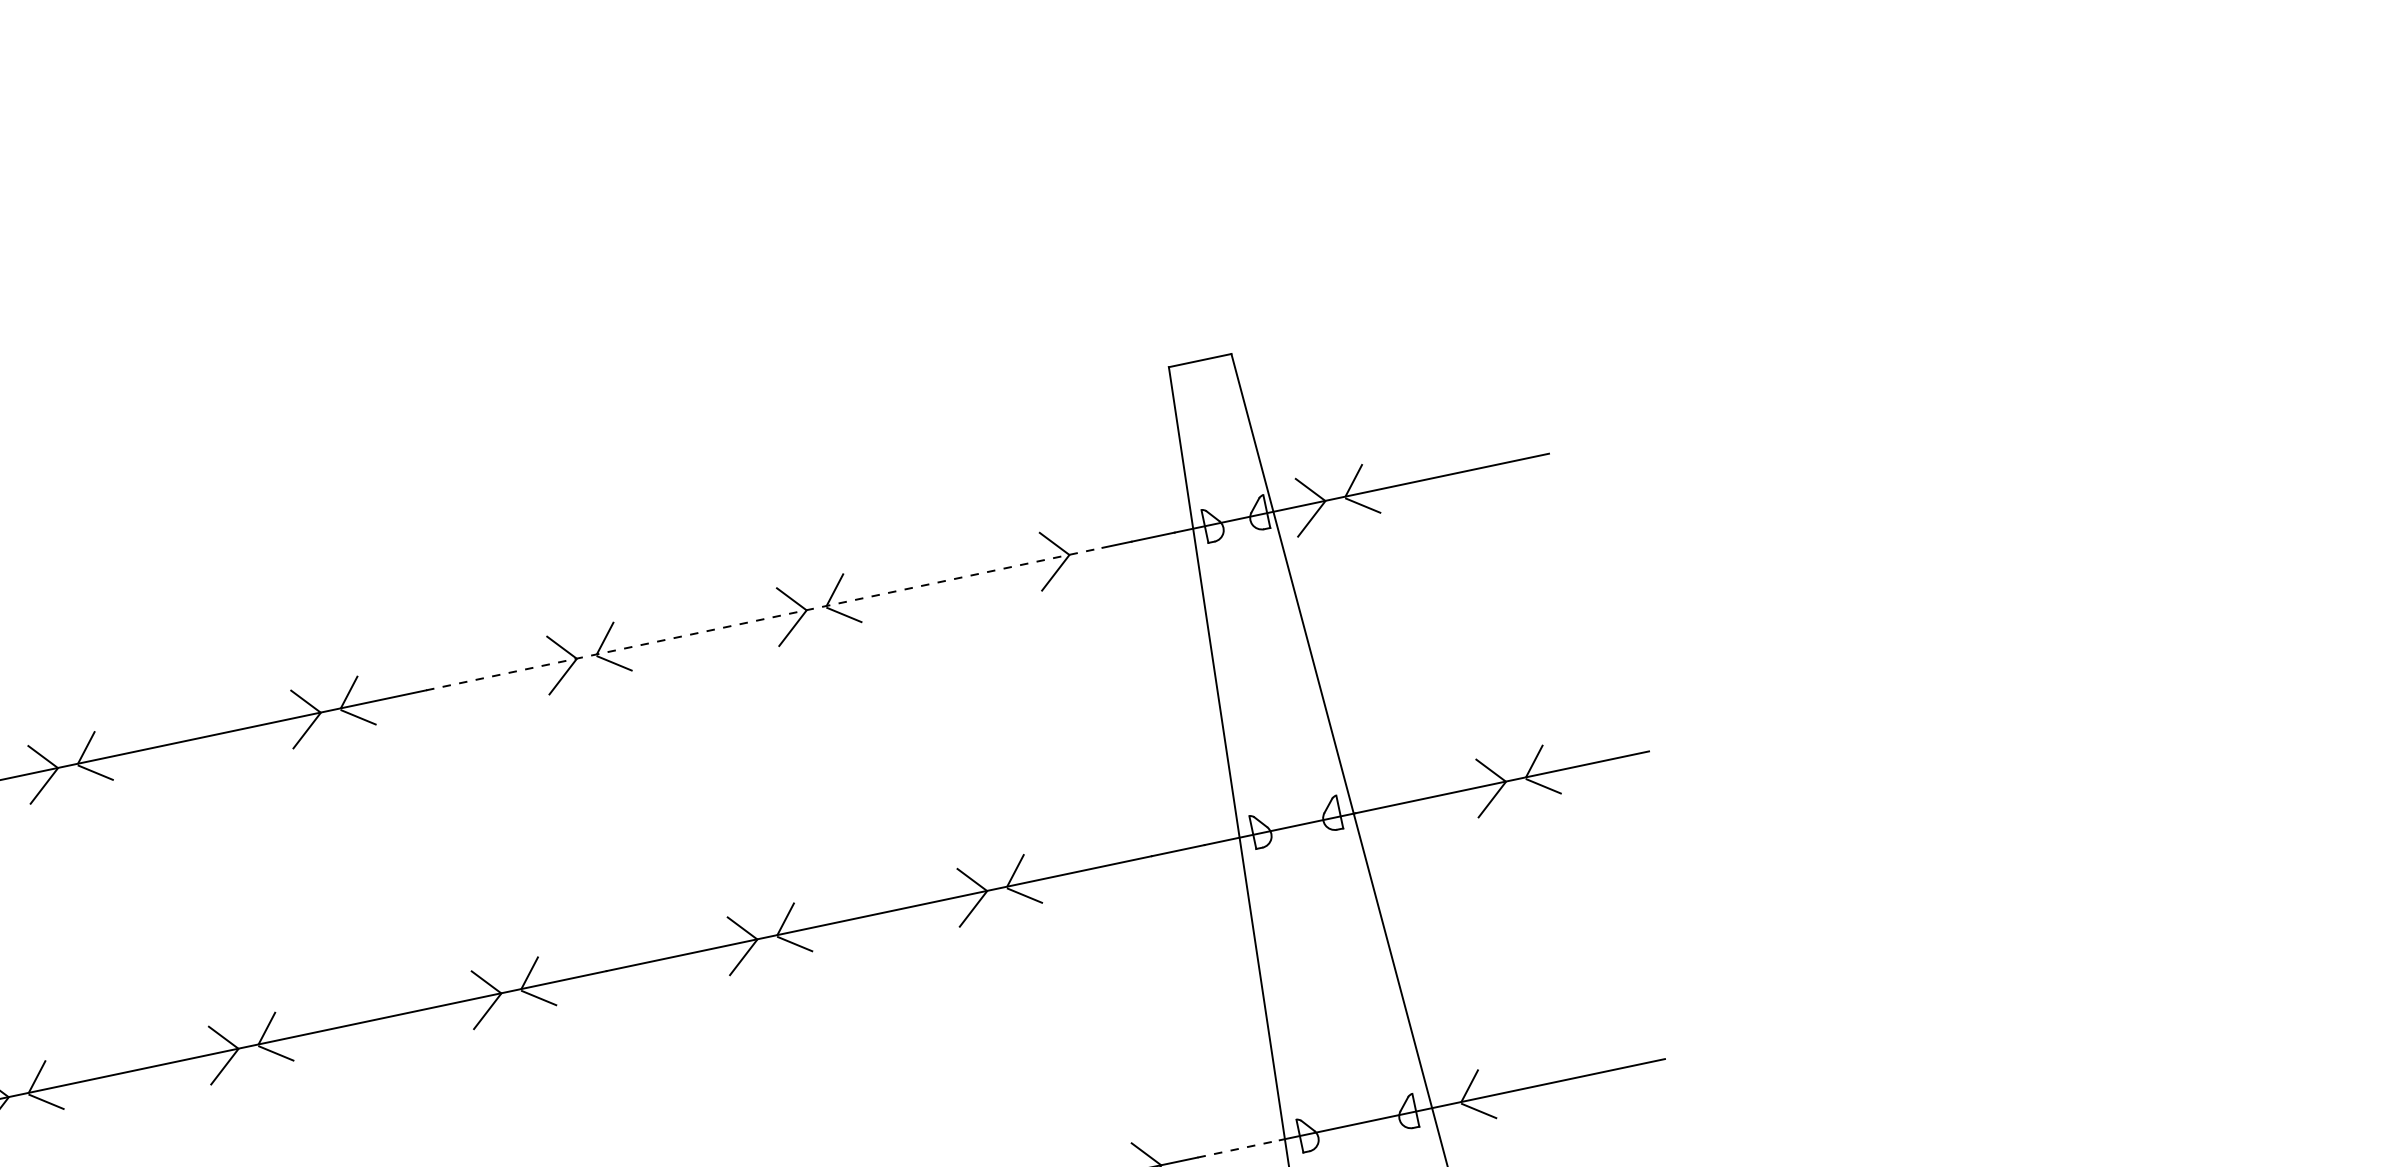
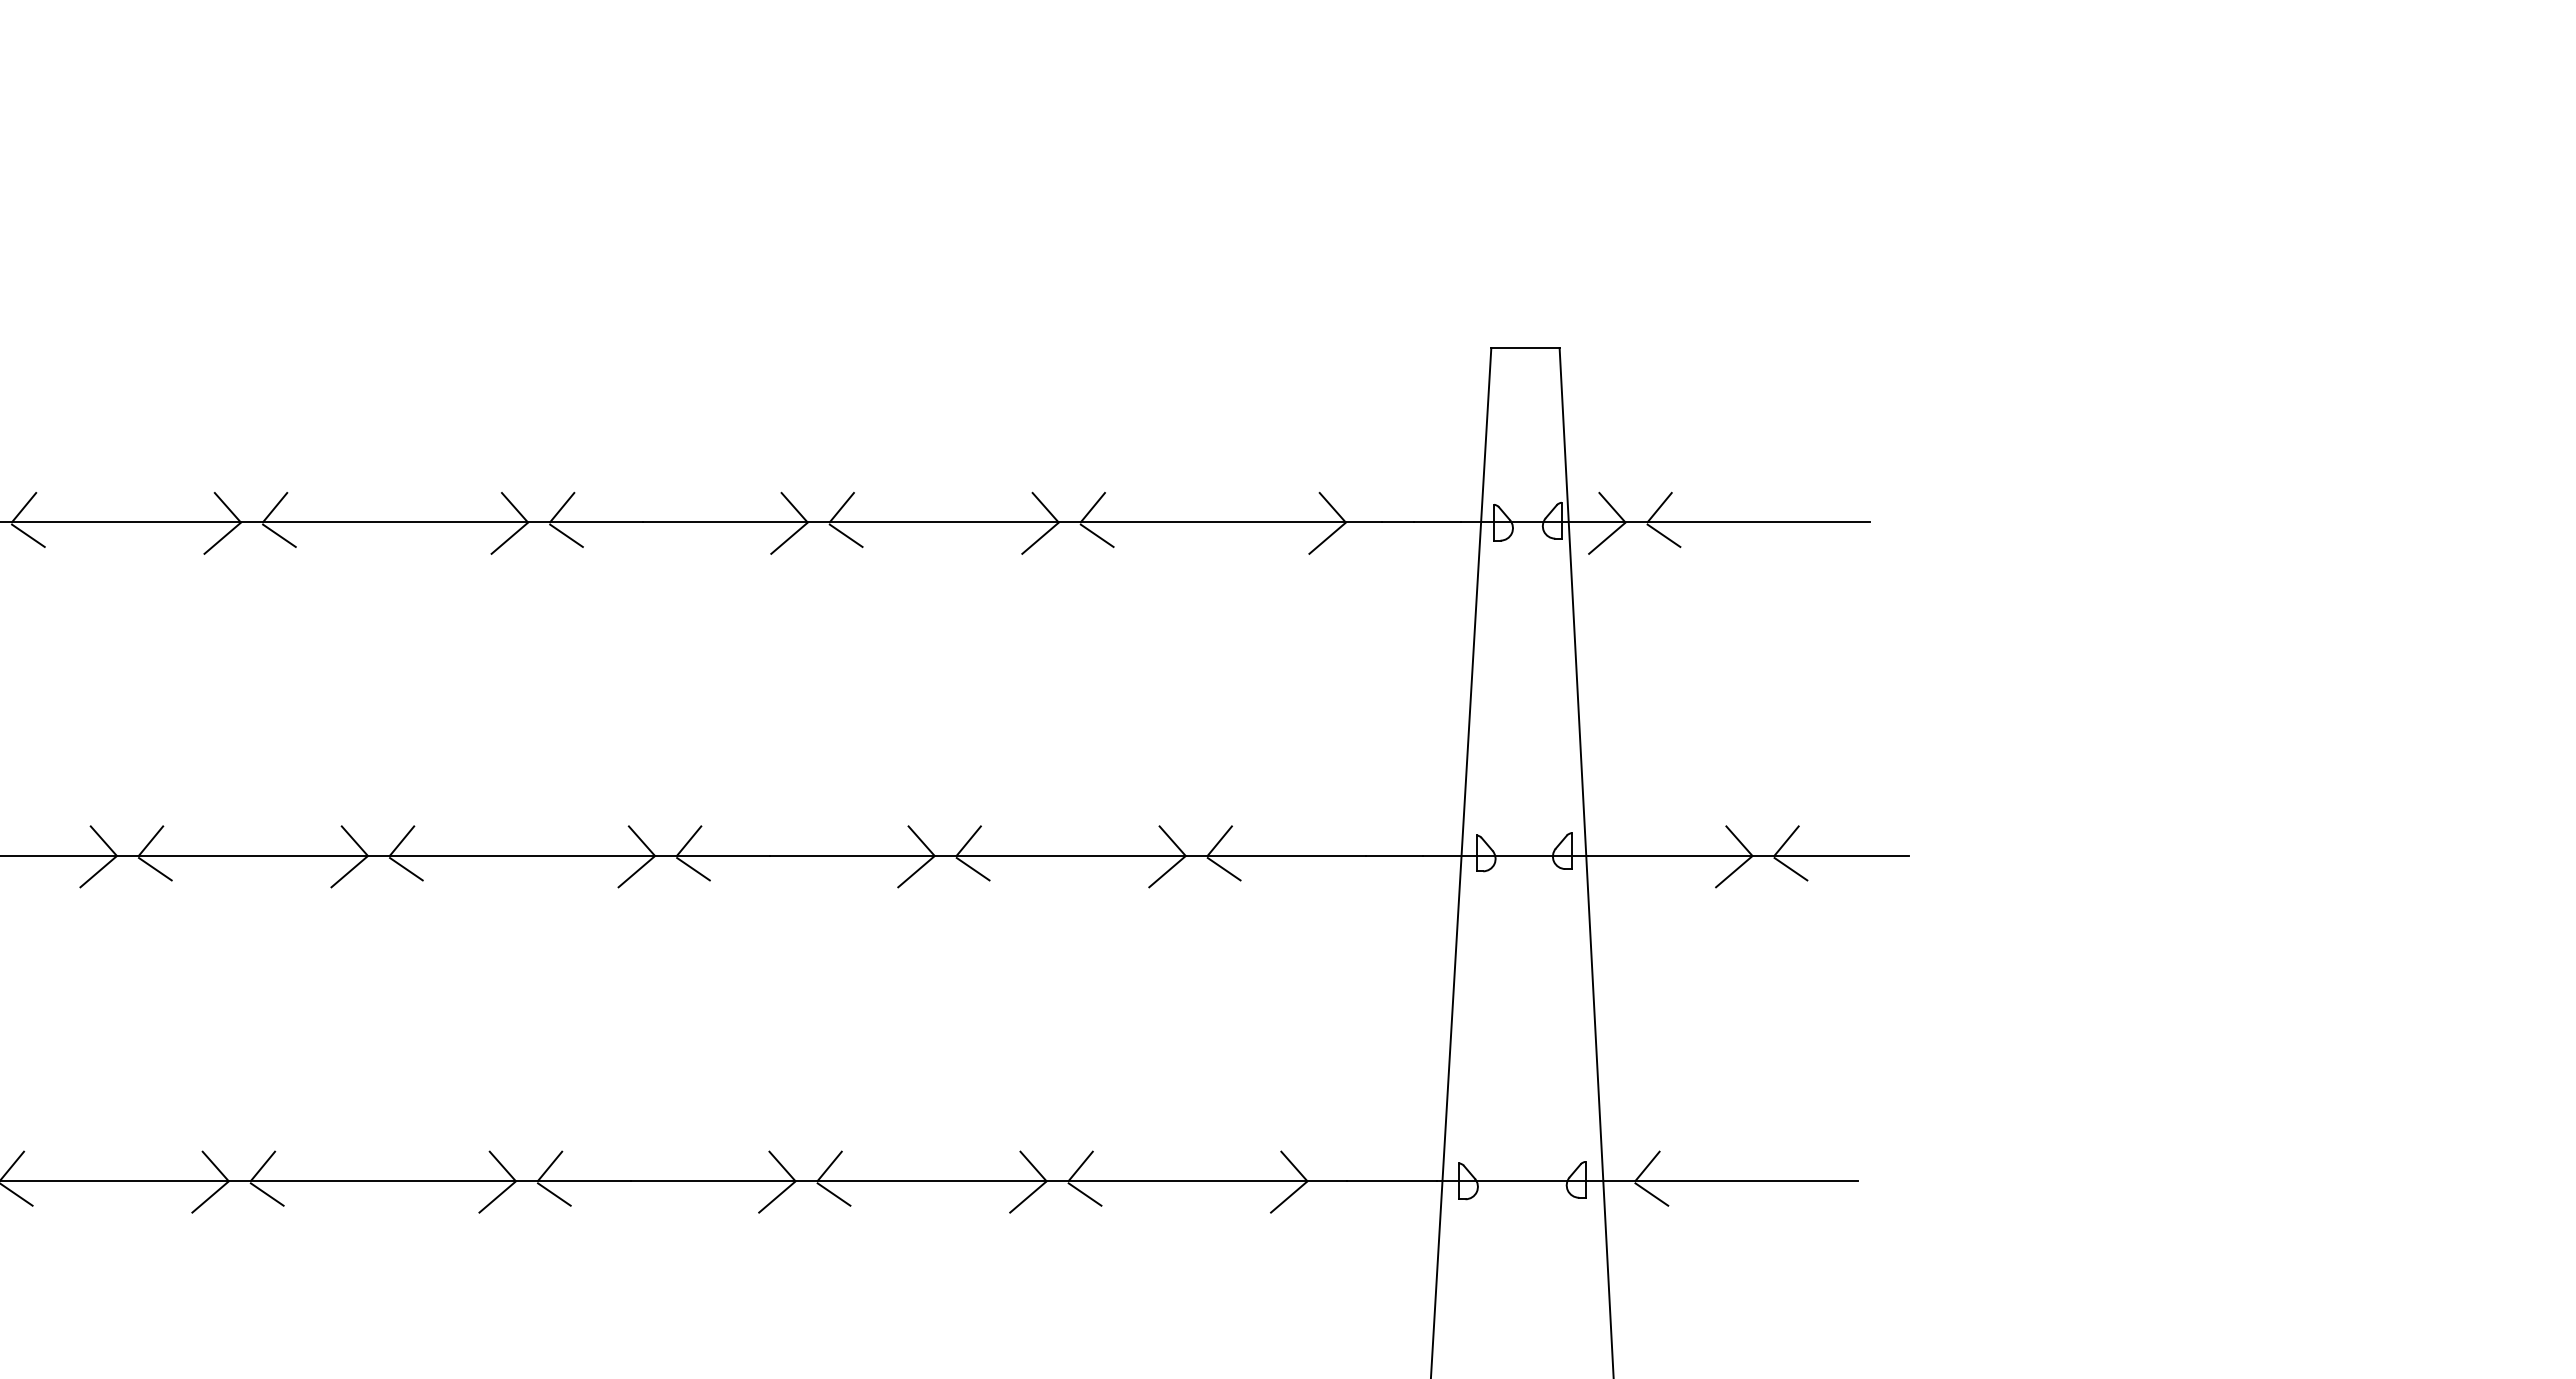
line: (765, 618) -> (1013, 522), dashed -> solid
line: (1238, 1149) -> (1391, 1181), dashed -> solid

